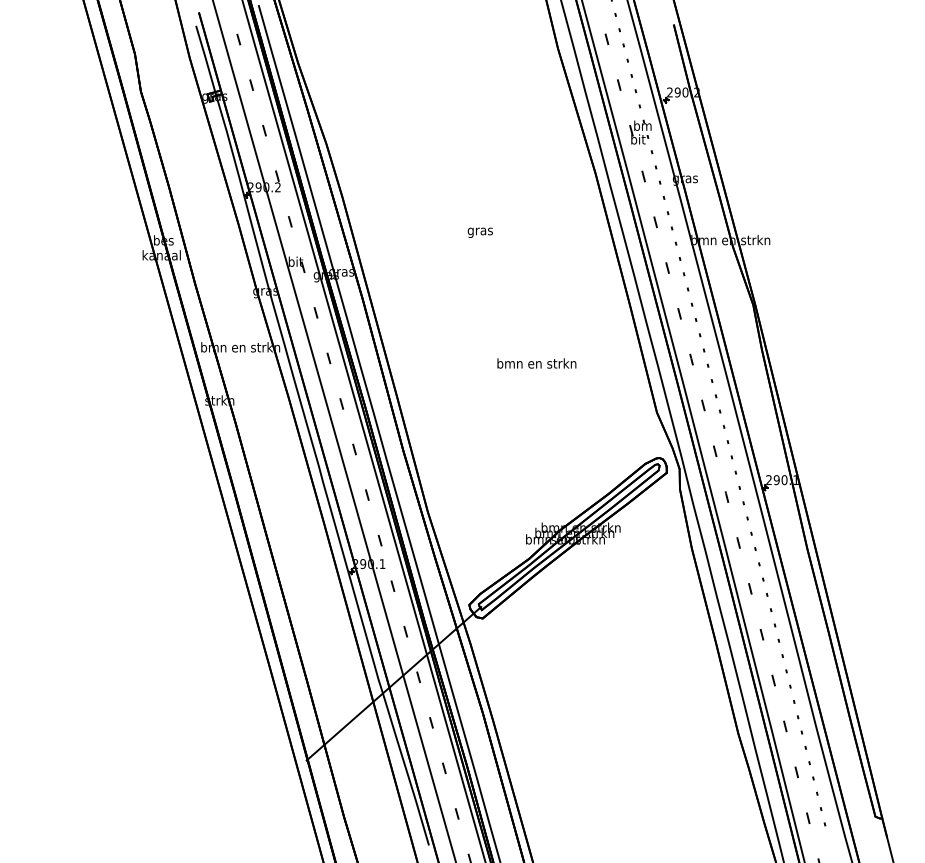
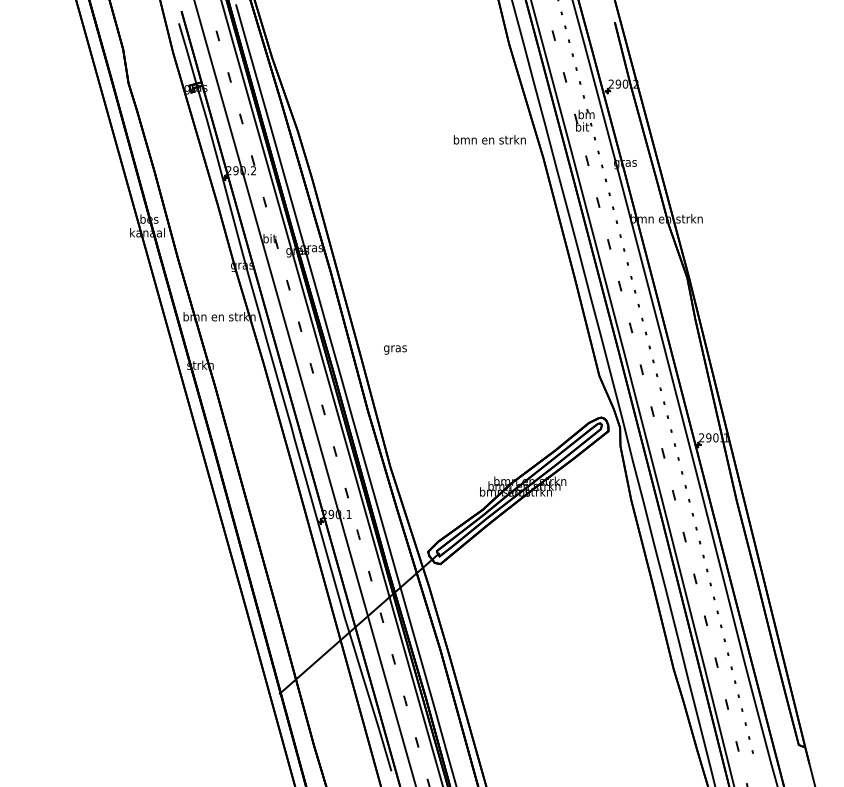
text: (479, 232) -> (394, 349), moved
text: (536, 363) -> (489, 139), moved

